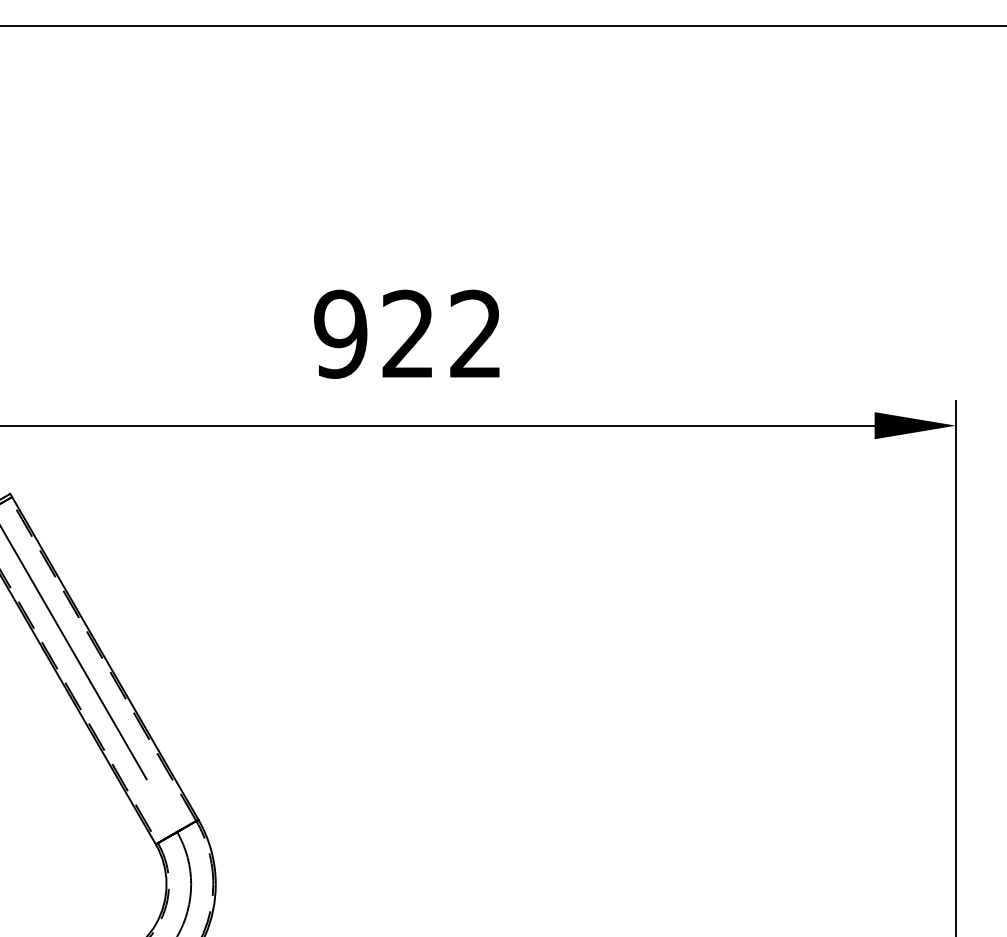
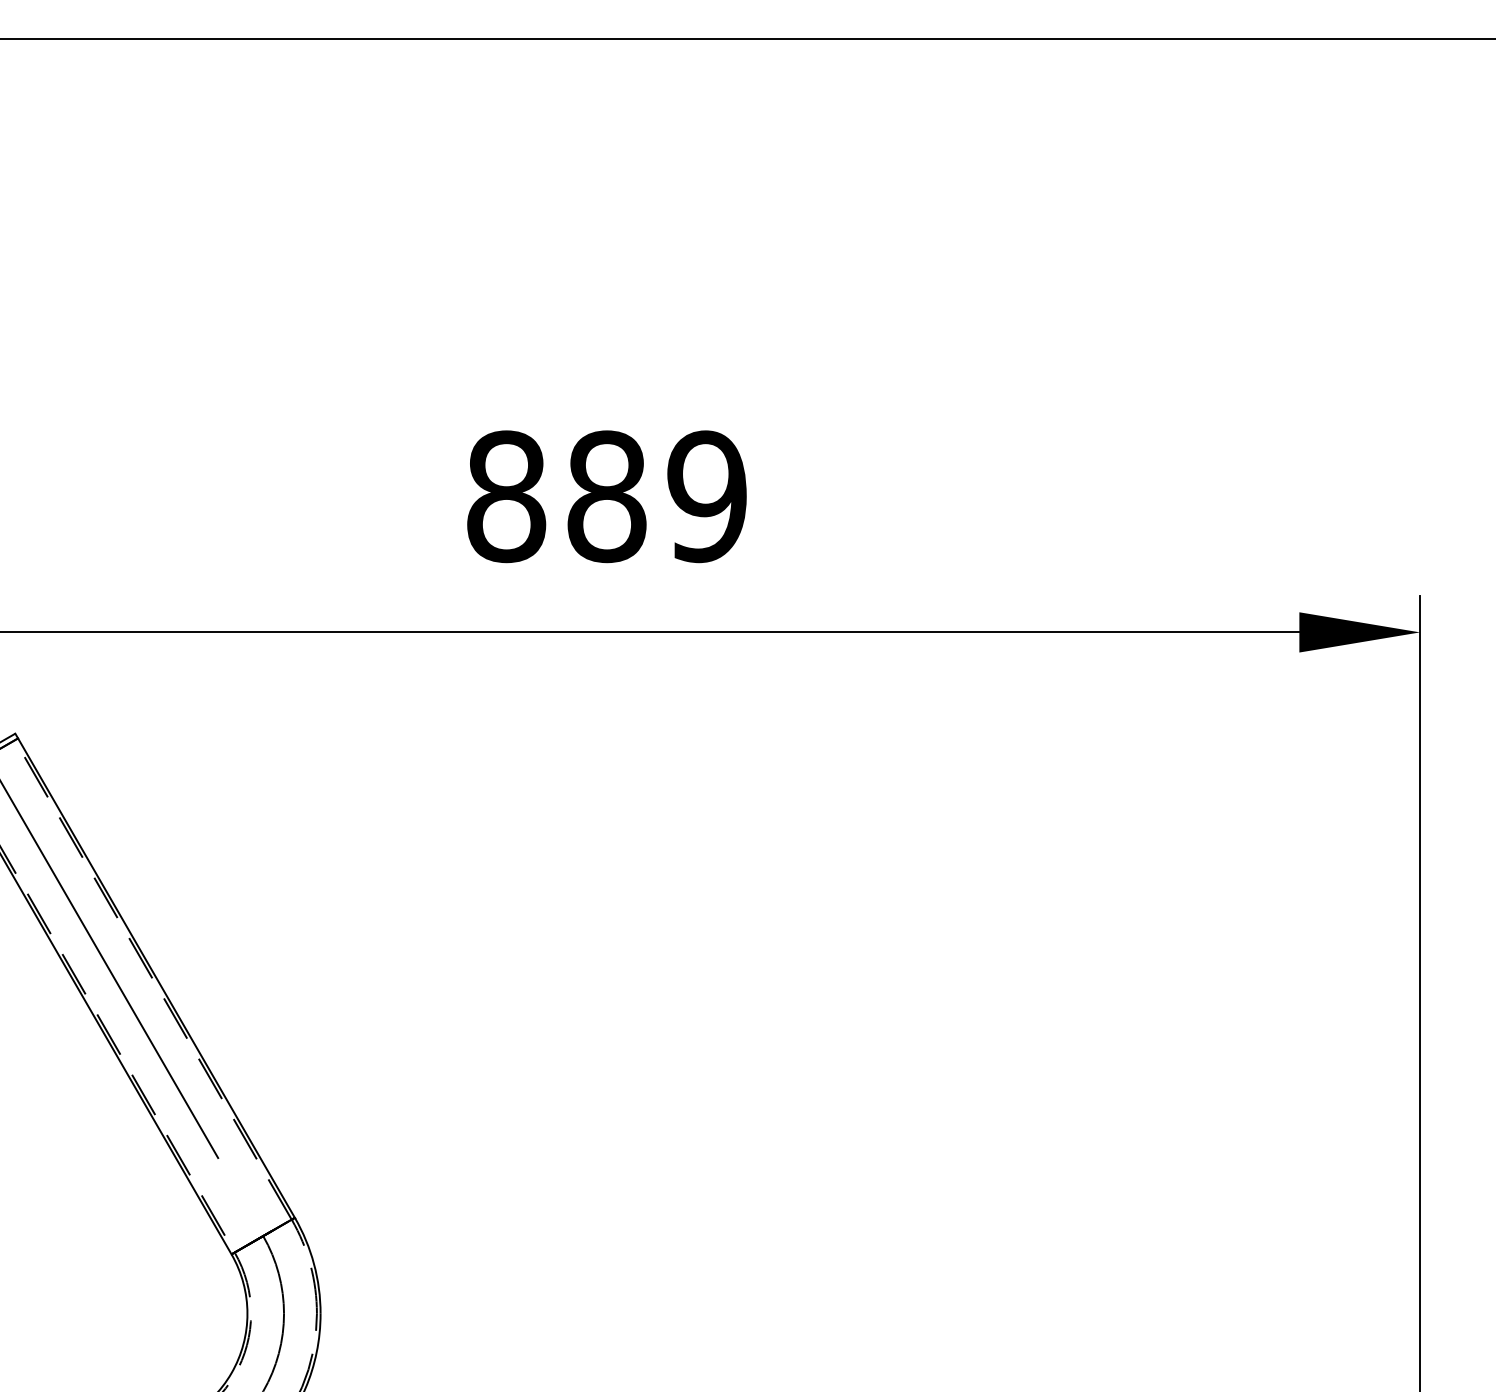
text: (408, 333) -> (606, 495), 922 -> 889

